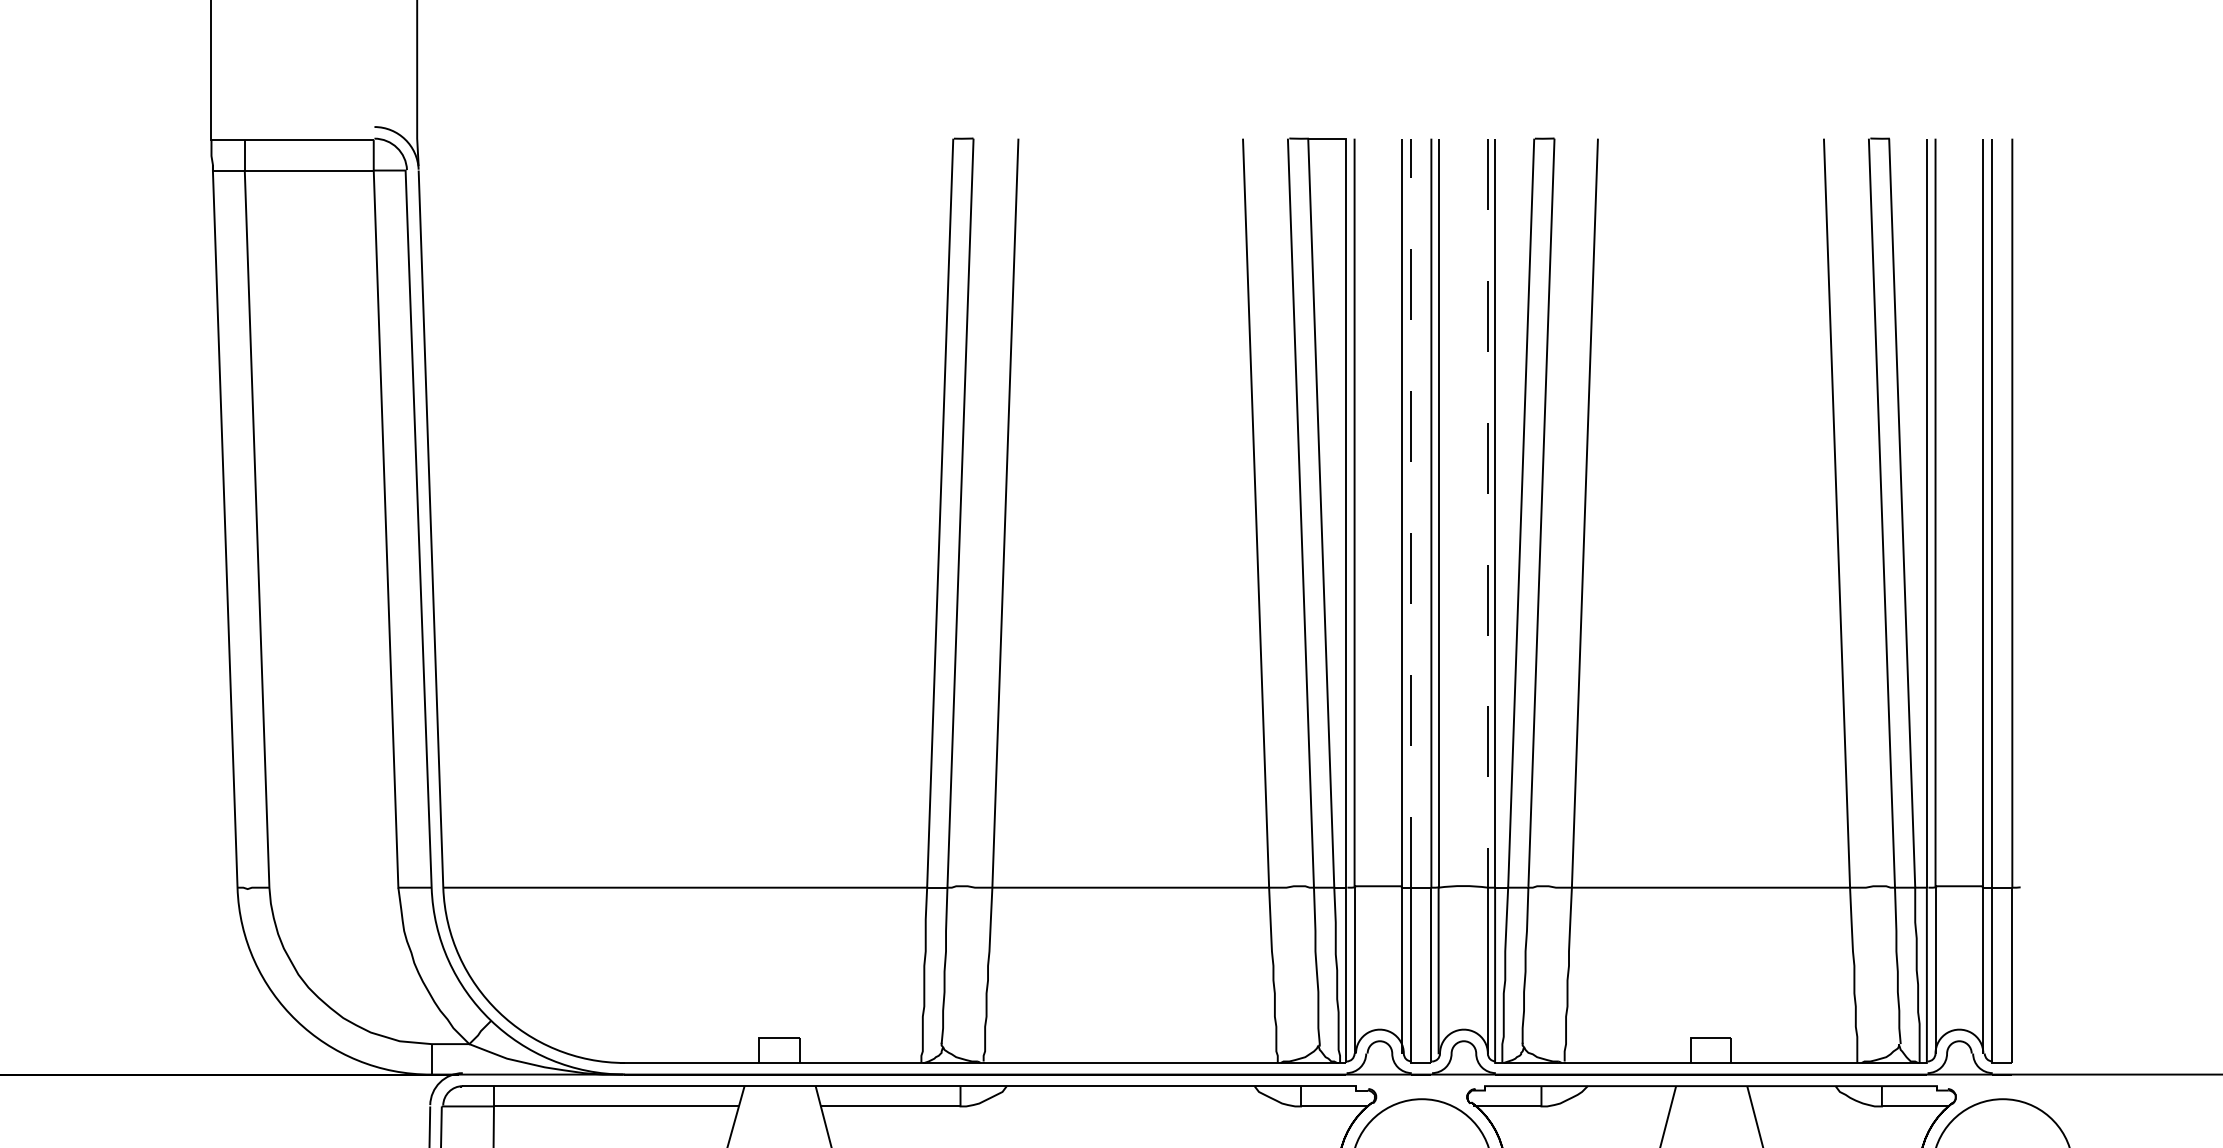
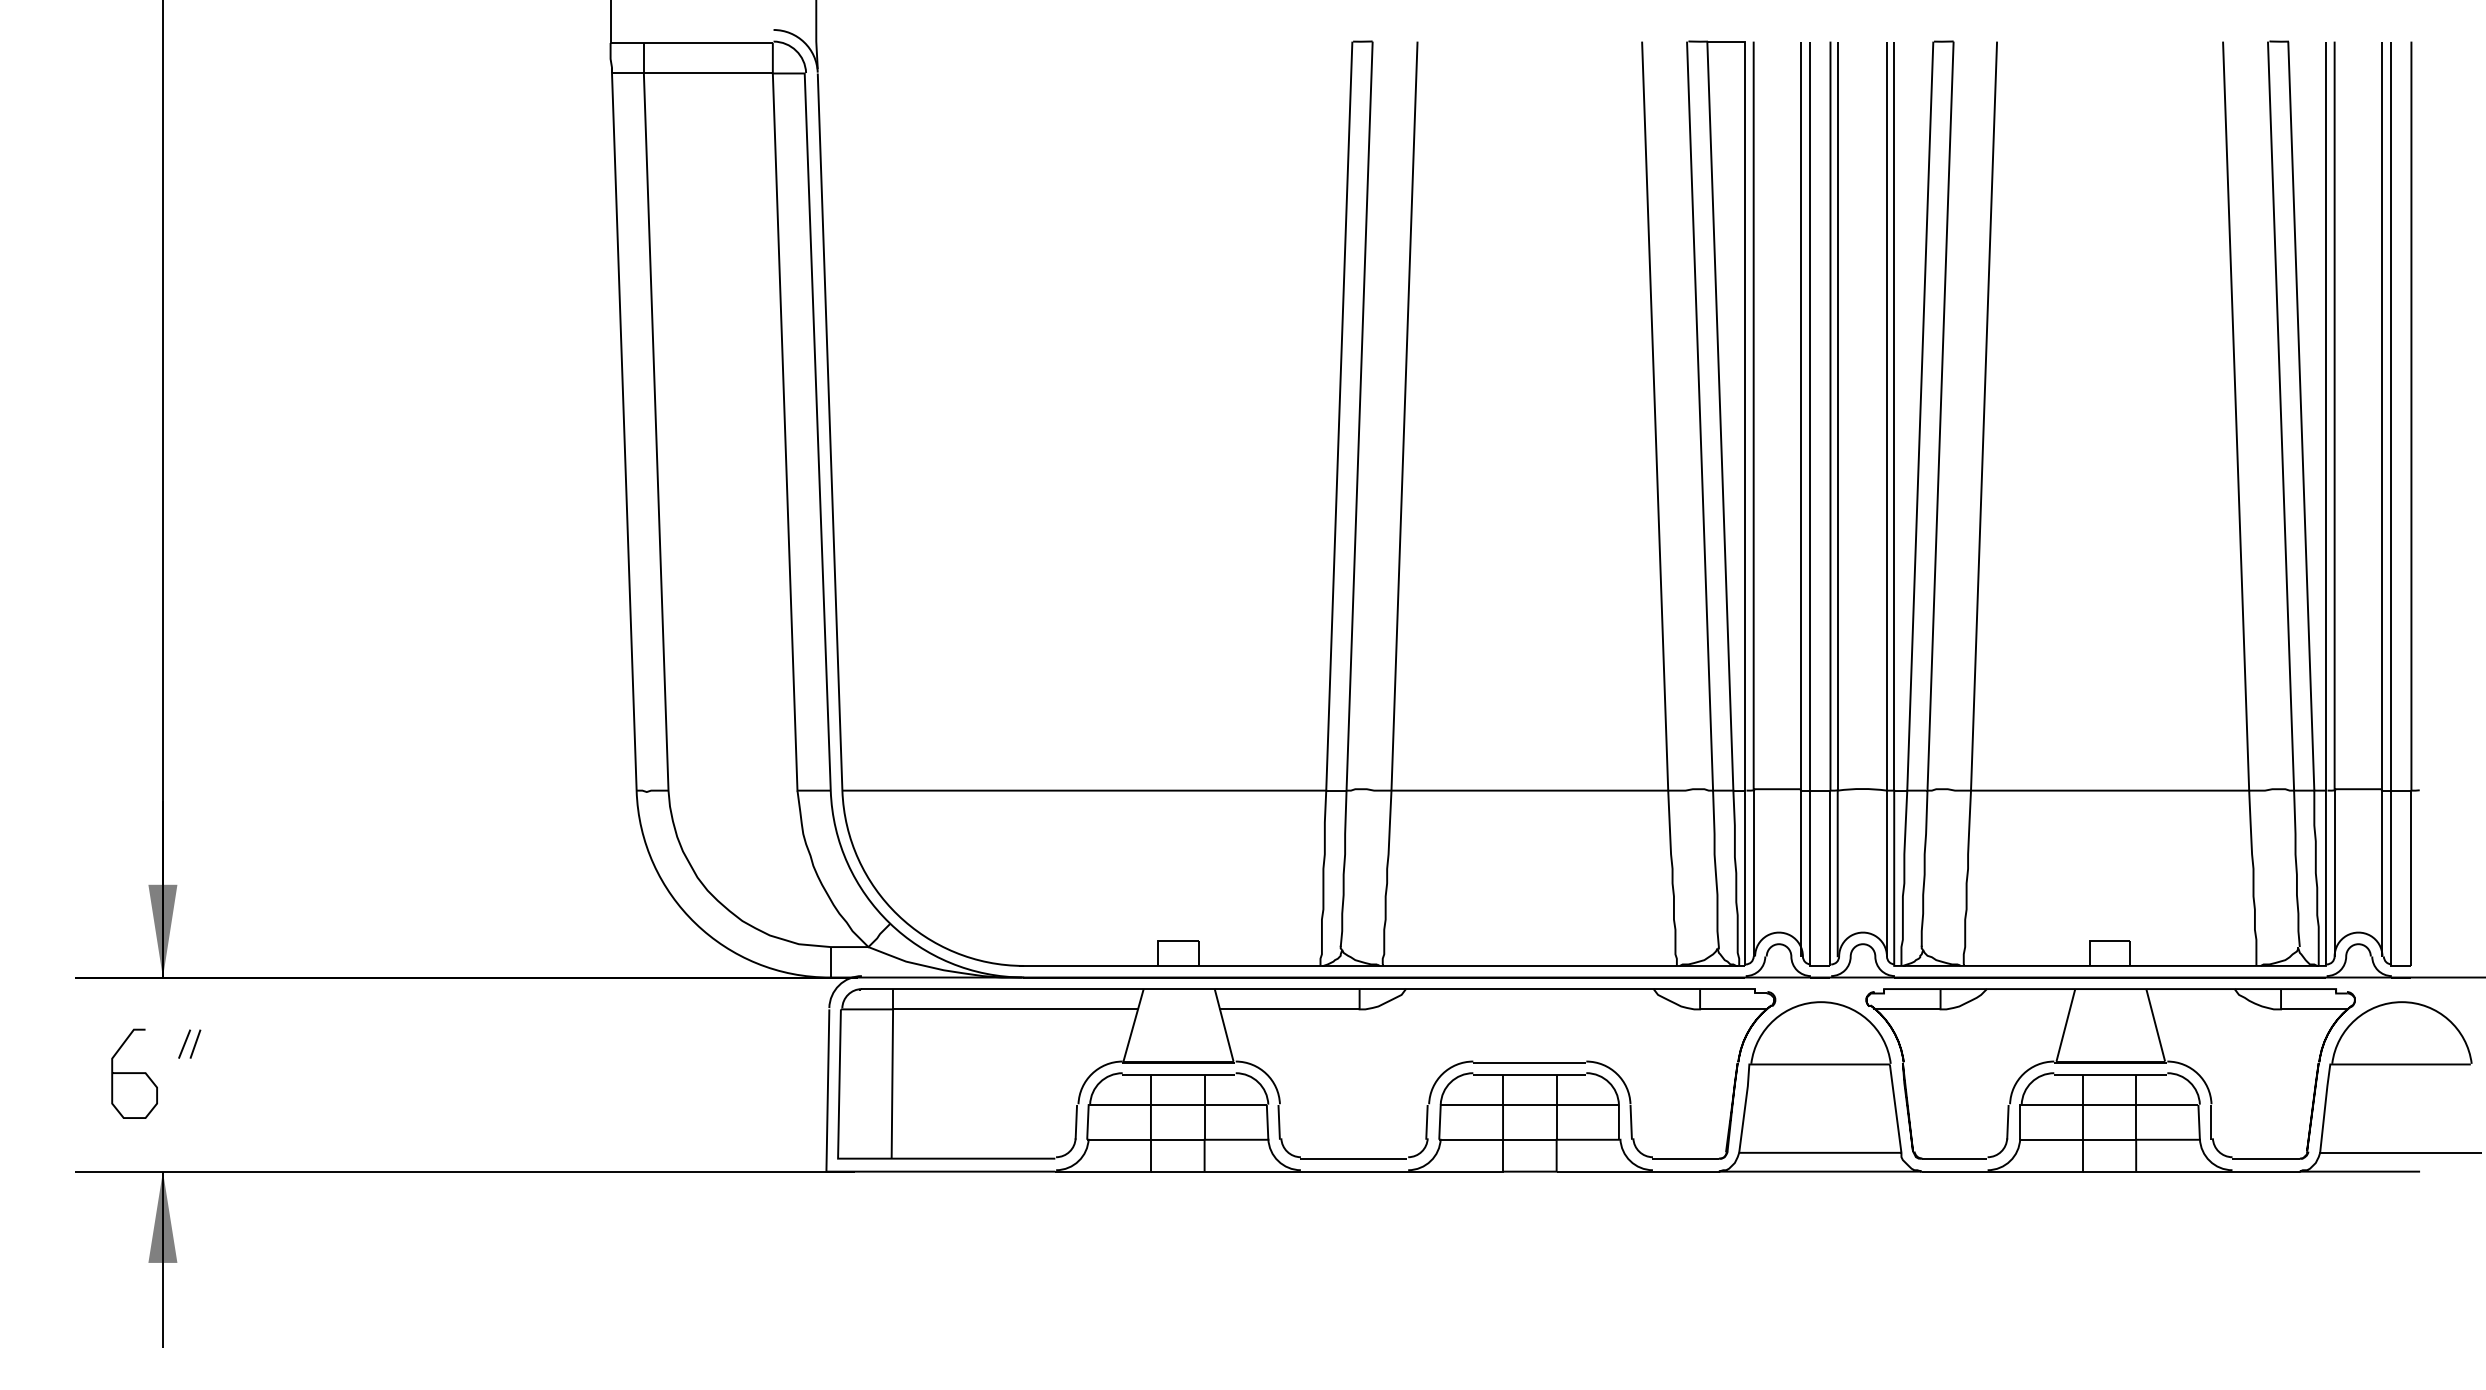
line: (1411, 513) -> (1810, 416), dashed -> solid
line: (1487, 513) -> (1886, 416), dashed -> solid

